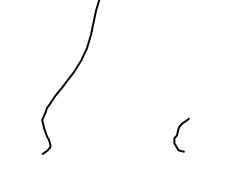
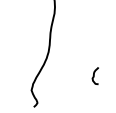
curve: (178, 135) -> (94, 76), moved

